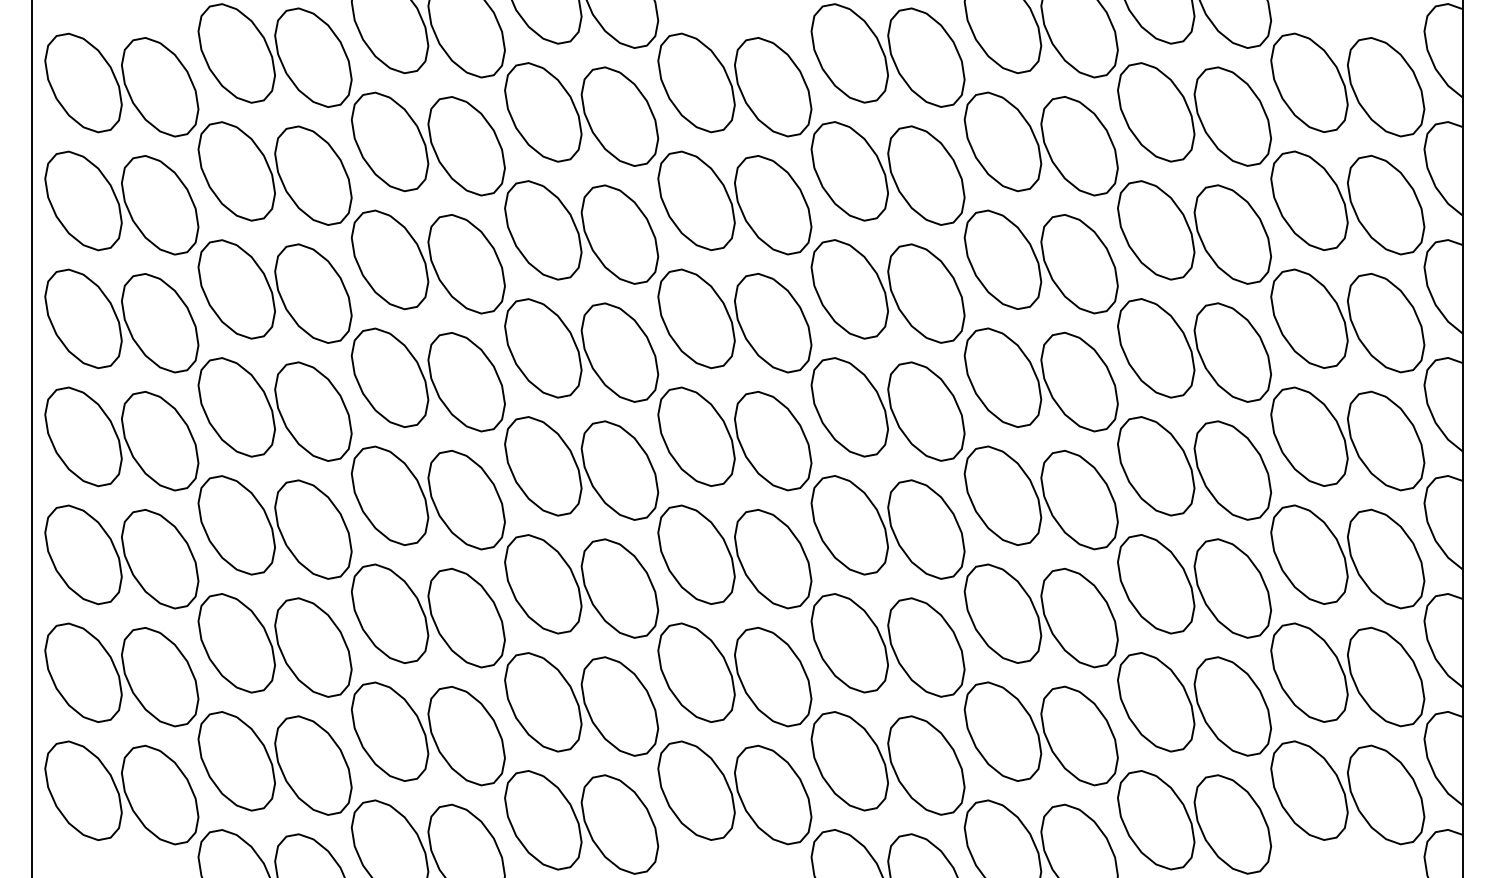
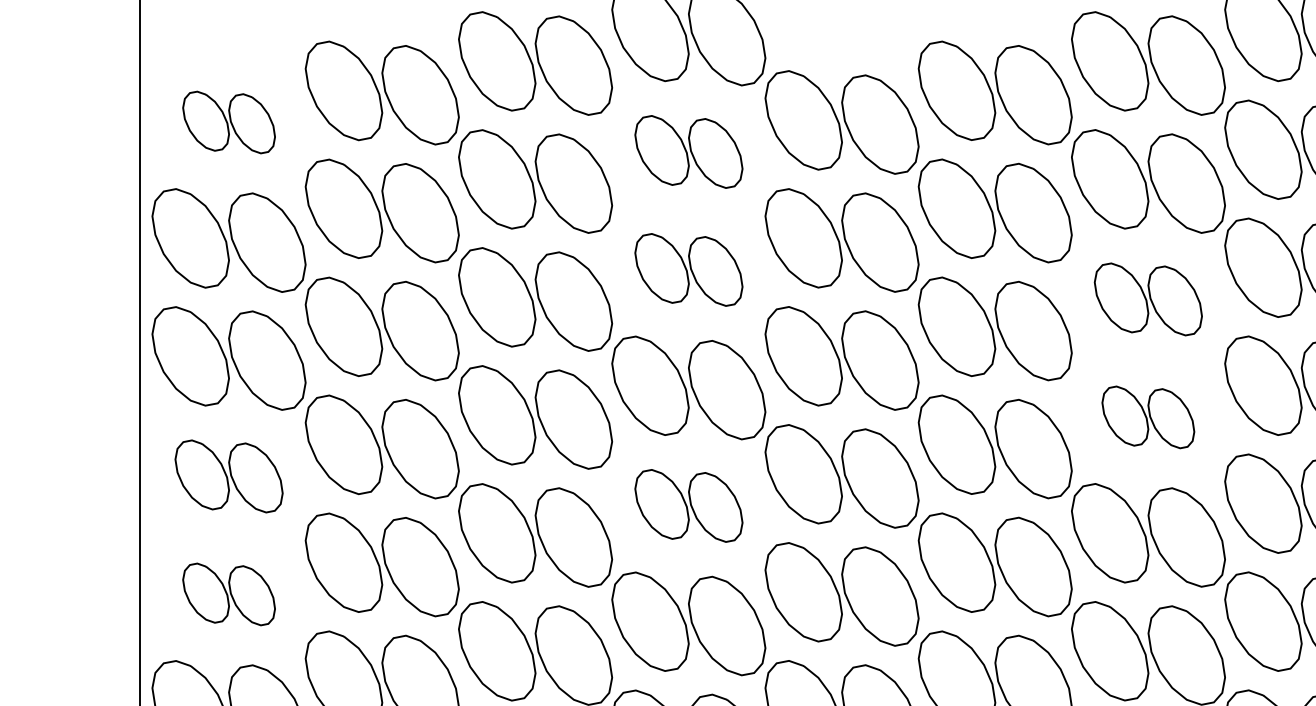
part: (121, 84) -> (228, 121), size x0.6
part: (581, 114) -> (688, 151), size x0.7
part: (581, 232) -> (688, 269), size x0.7
part: (1040, 261) -> (1147, 298), size x0.7
part: (1040, 379) -> (1147, 416), size x0.6
part: (121, 438) -> (228, 475), size x0.7
part: (581, 468) -> (688, 505), size x0.7
part: (121, 556) -> (228, 593), size x0.6

